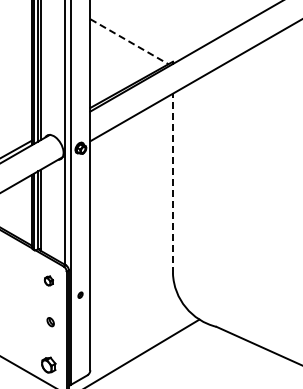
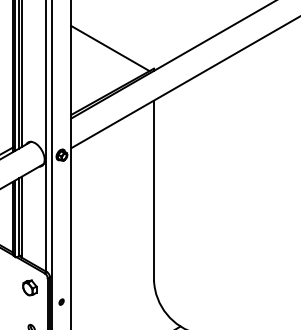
line: (129, 42) -> (110, 49), dashed -> solid
line: (172, 183) -> (153, 190), dashed -> solid
part: (48, 280) -> (29, 287), size x1.67

